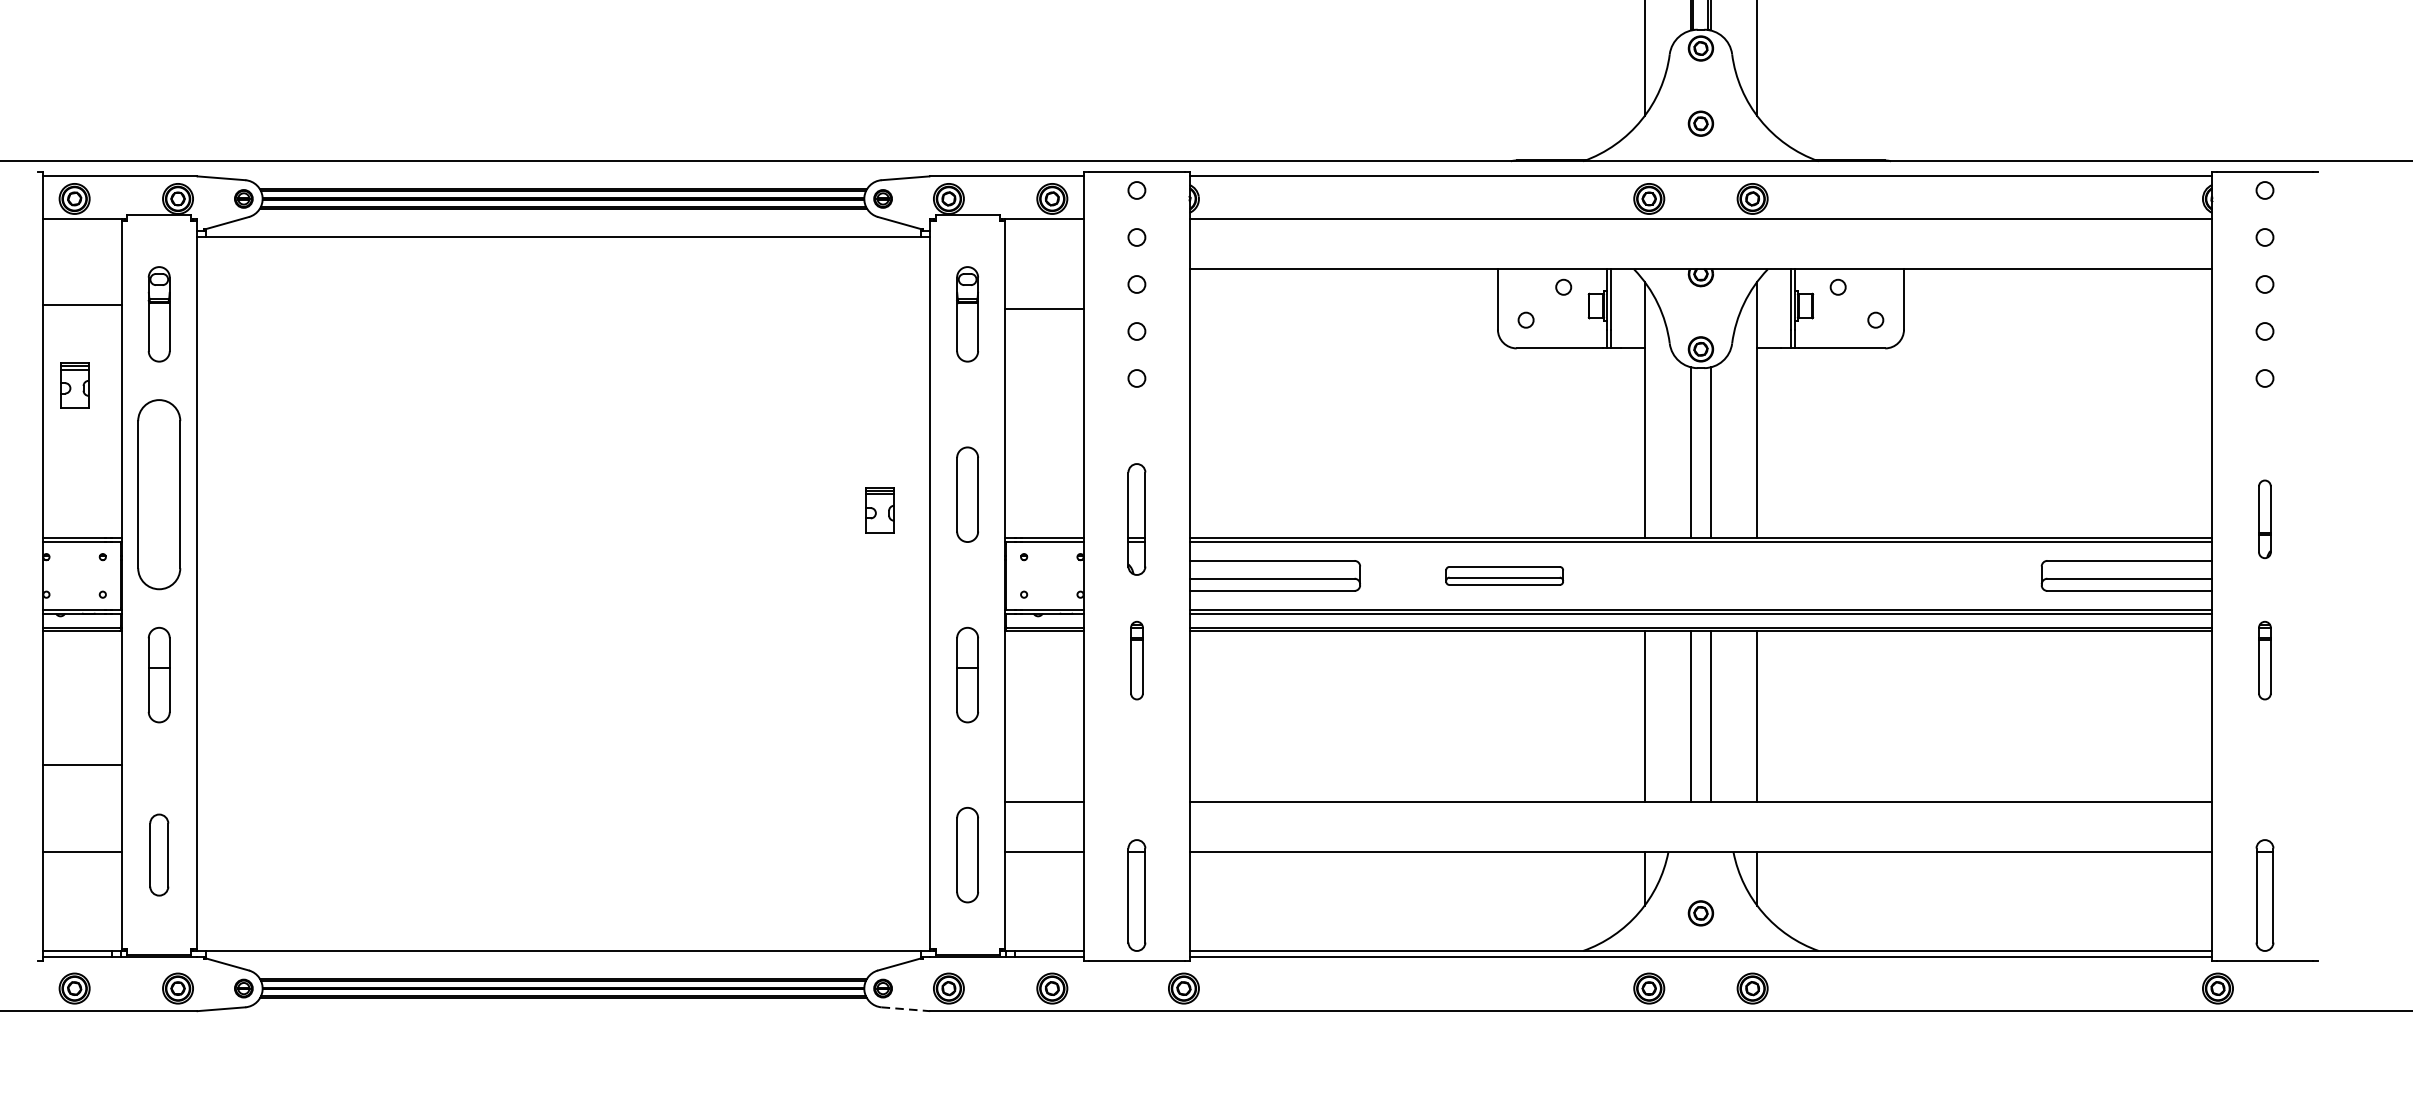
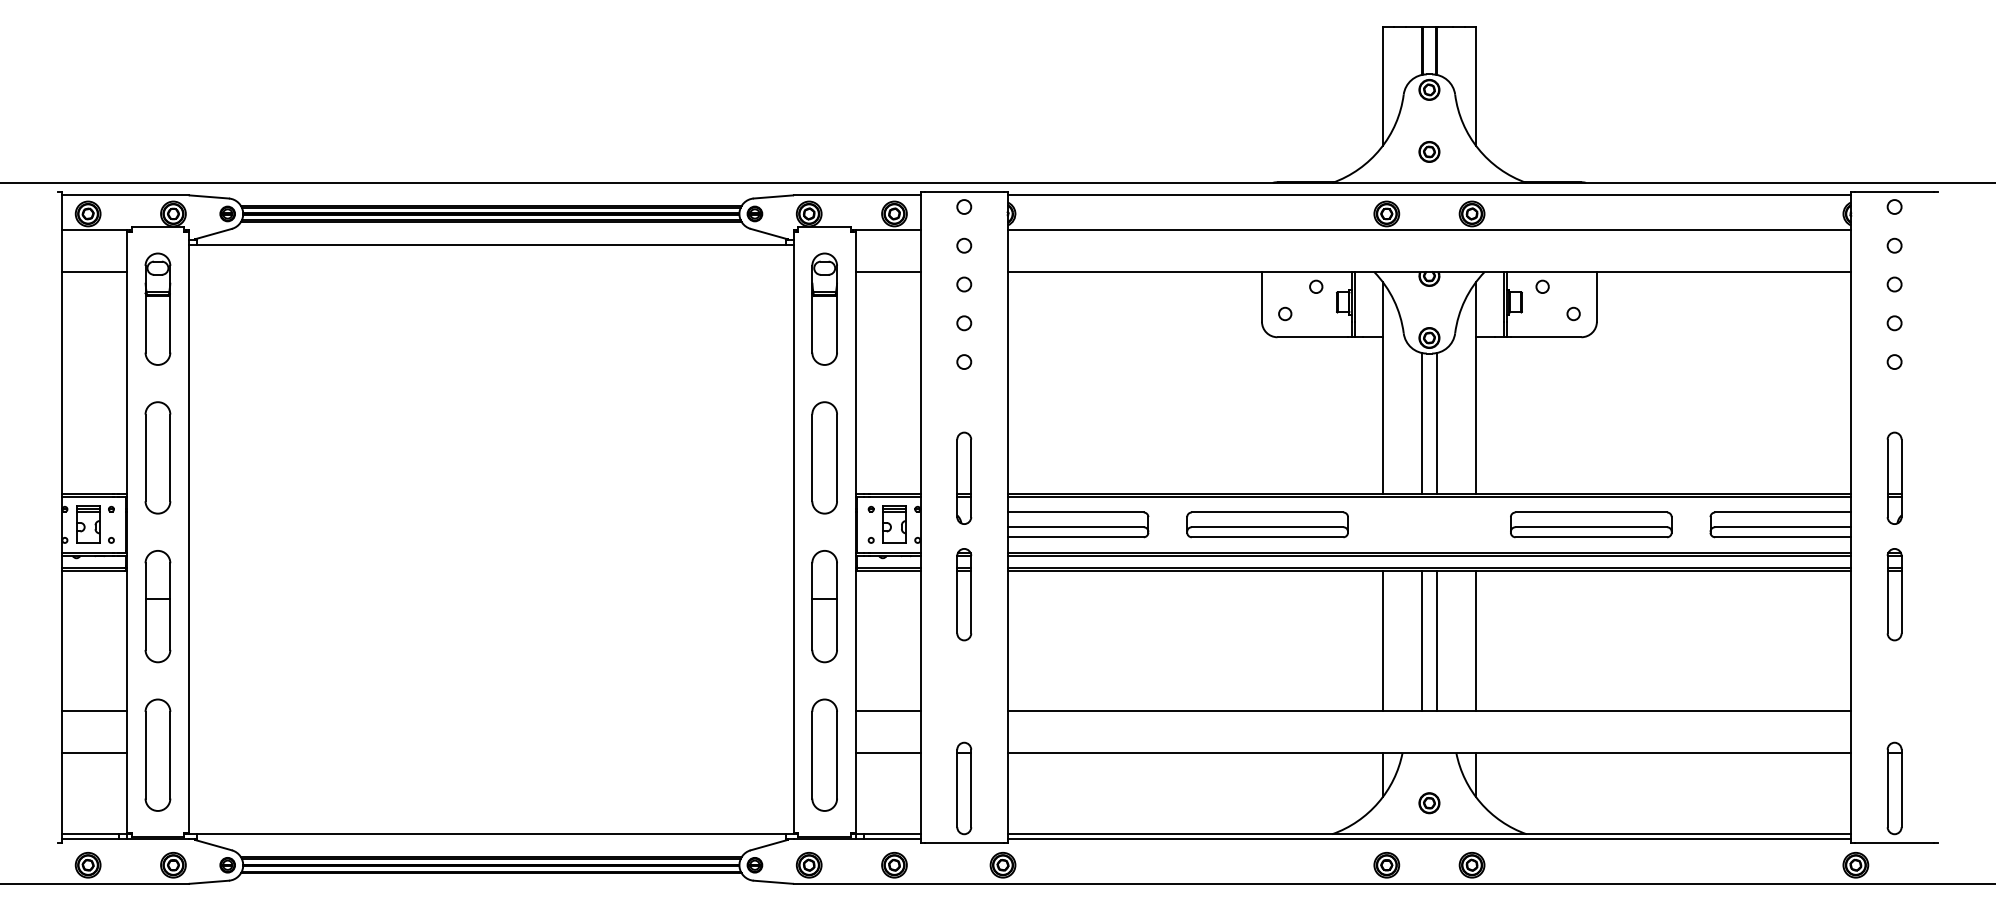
line: (81, 305) -> (93, 272), moved
line: (1043, 309) -> (887, 272), moved
part: (158, 313) -> (157, 308), size x1.43
part: (967, 313) -> (824, 308), size x1.43
part: (75, 385) -> (88, 524), moved
part: (158, 494) -> (157, 457), size x0.71
part: (967, 494) -> (824, 457), size x1.43
part: (880, 509) -> (894, 524), moved
part: (2264, 518) -> (1894, 477), size x1.43
part: (1504, 575) -> (1267, 524), size x1.67
part: (1897, 575) -> (1591, 524), added
part: (1137, 660) -> (964, 594), size x1.43
part: (2264, 660) -> (1894, 594), size x1.43
part: (158, 674) -> (157, 606), size x1.43
part: (967, 674) -> (824, 606), size x1.43
line: (81, 764) -> (93, 710), moved
part: (158, 854) -> (157, 754), size x1.67
part: (967, 854) -> (824, 754), size x1.43
line: (905, 1009) -> (773, 882), dashed -> solid

